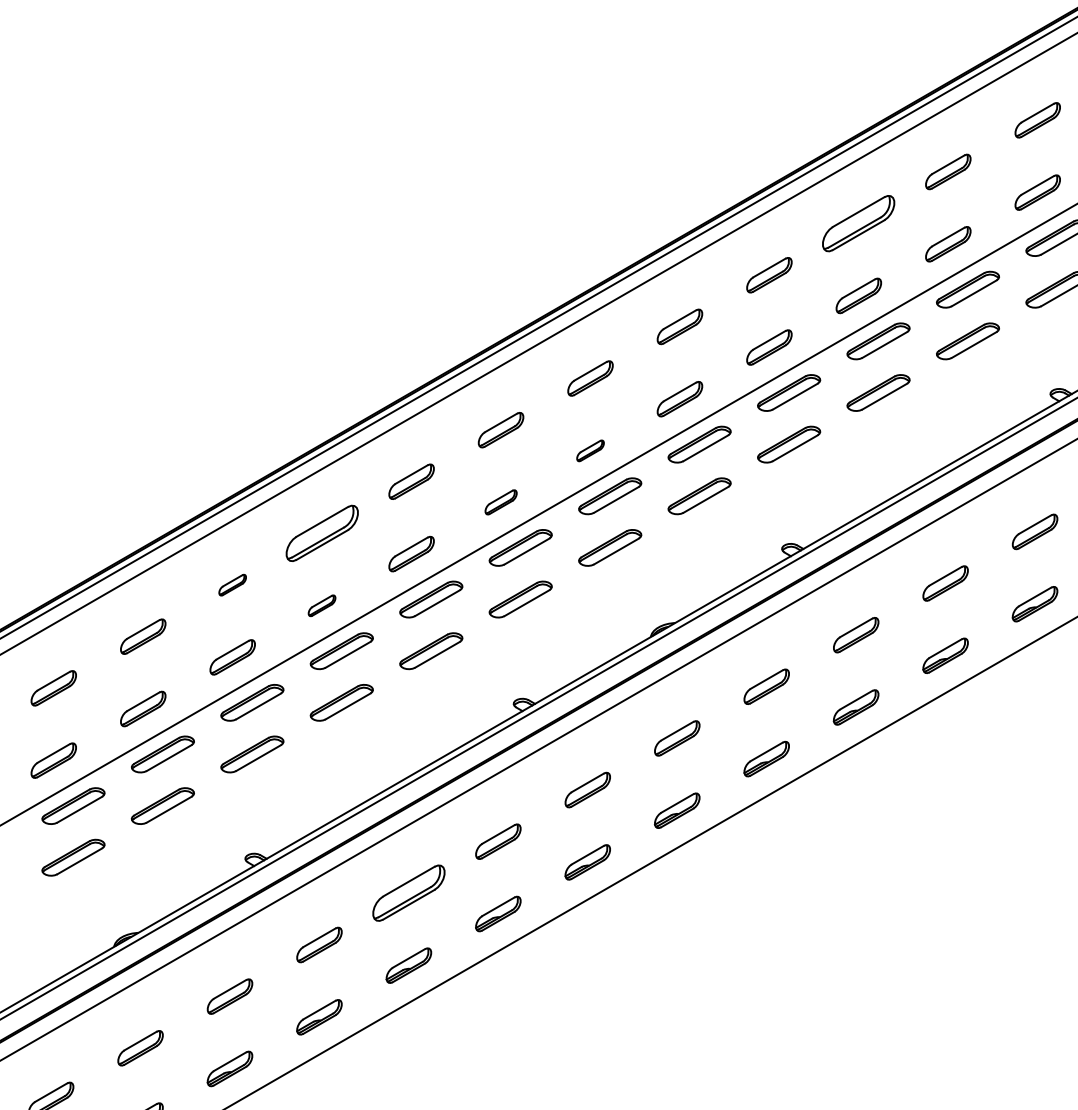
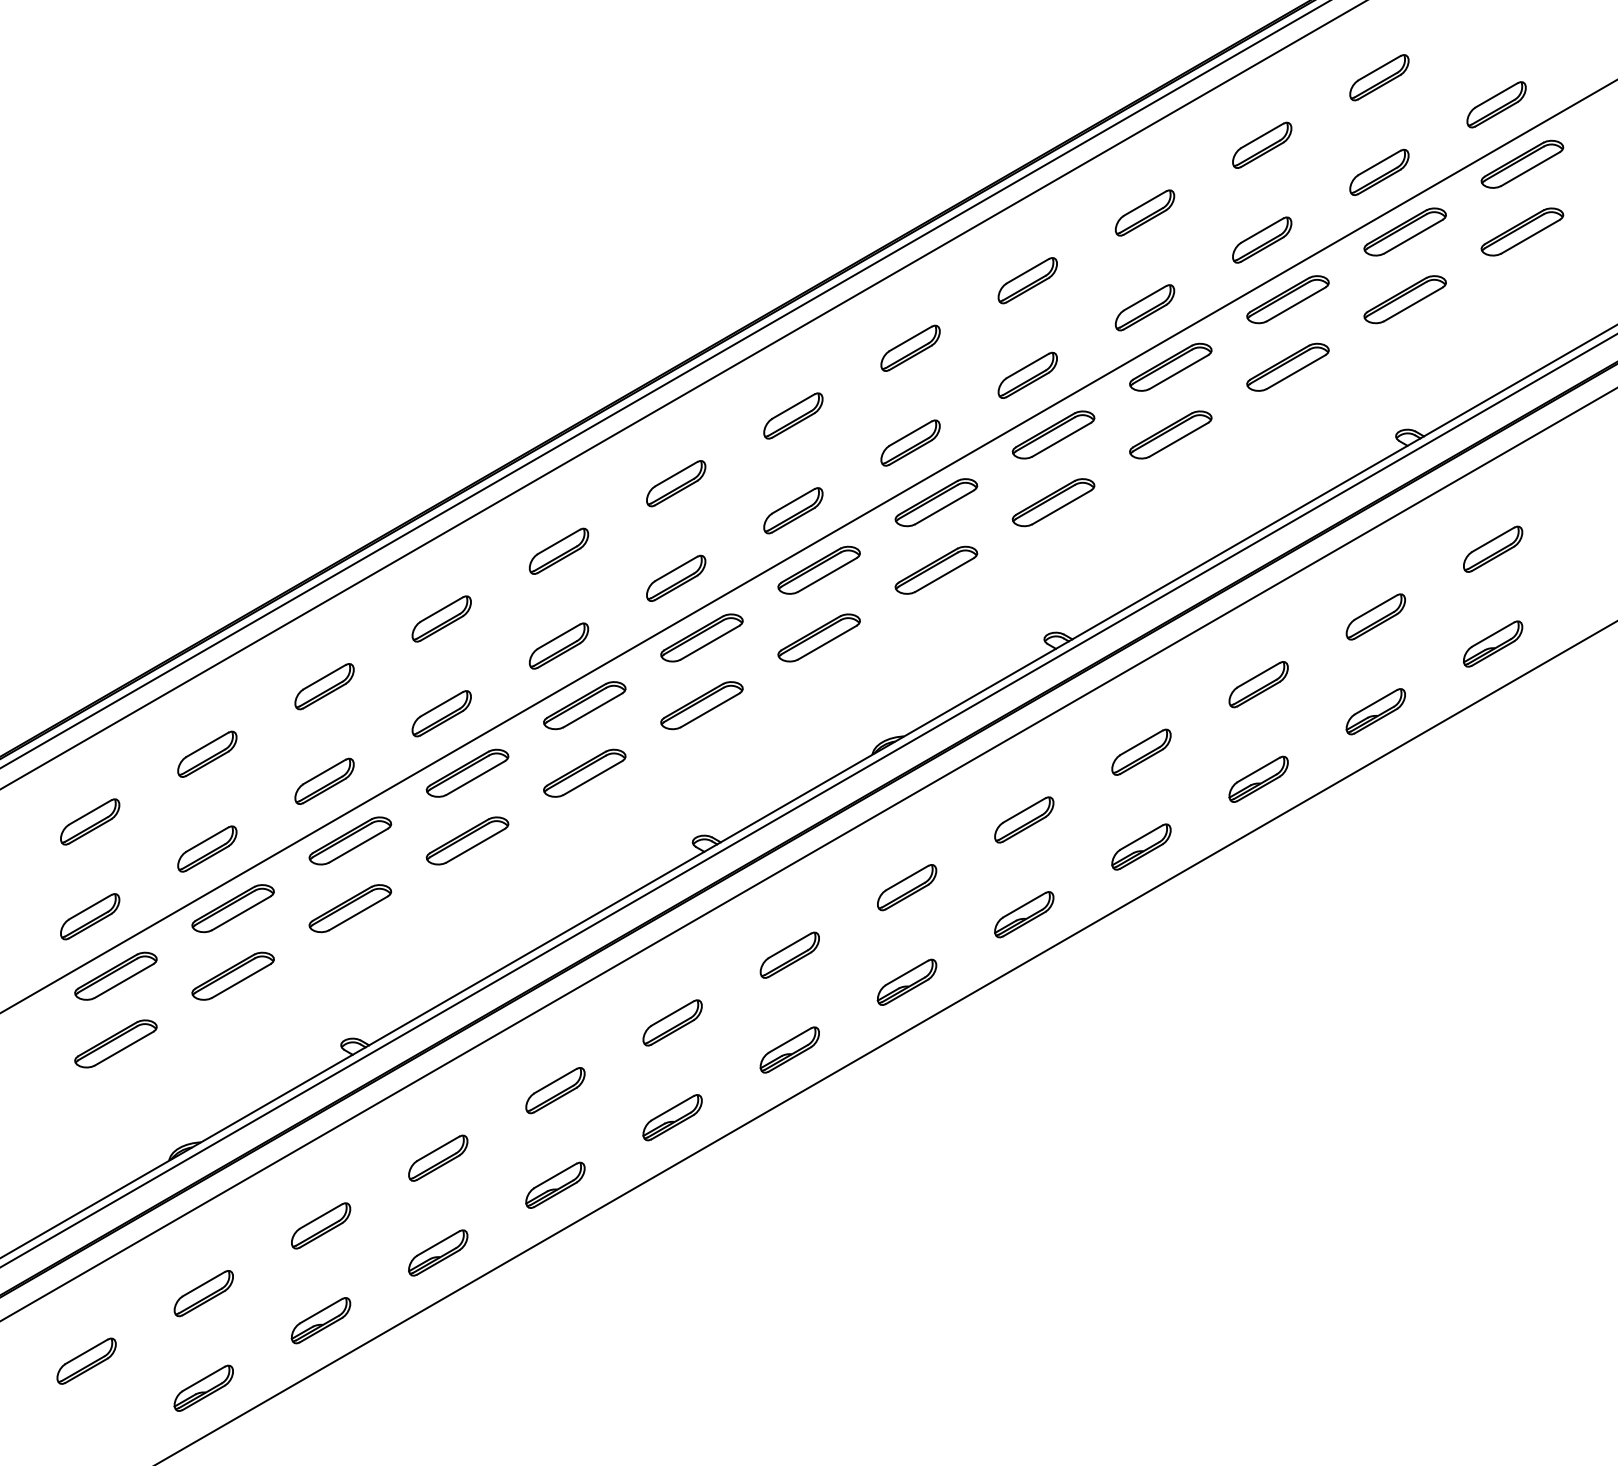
part: (859, 223) -> (1145, 212), size x0.62
part: (590, 450) -> (793, 510), size x1.67
part: (501, 501) -> (676, 577), size x1.43
part: (321, 533) -> (441, 618), size x0.62
part: (232, 584) -> (324, 686), size x1.67
part: (321, 605) -> (441, 713), size x1.67
part: (408, 893) -> (555, 1090), size x0.62

